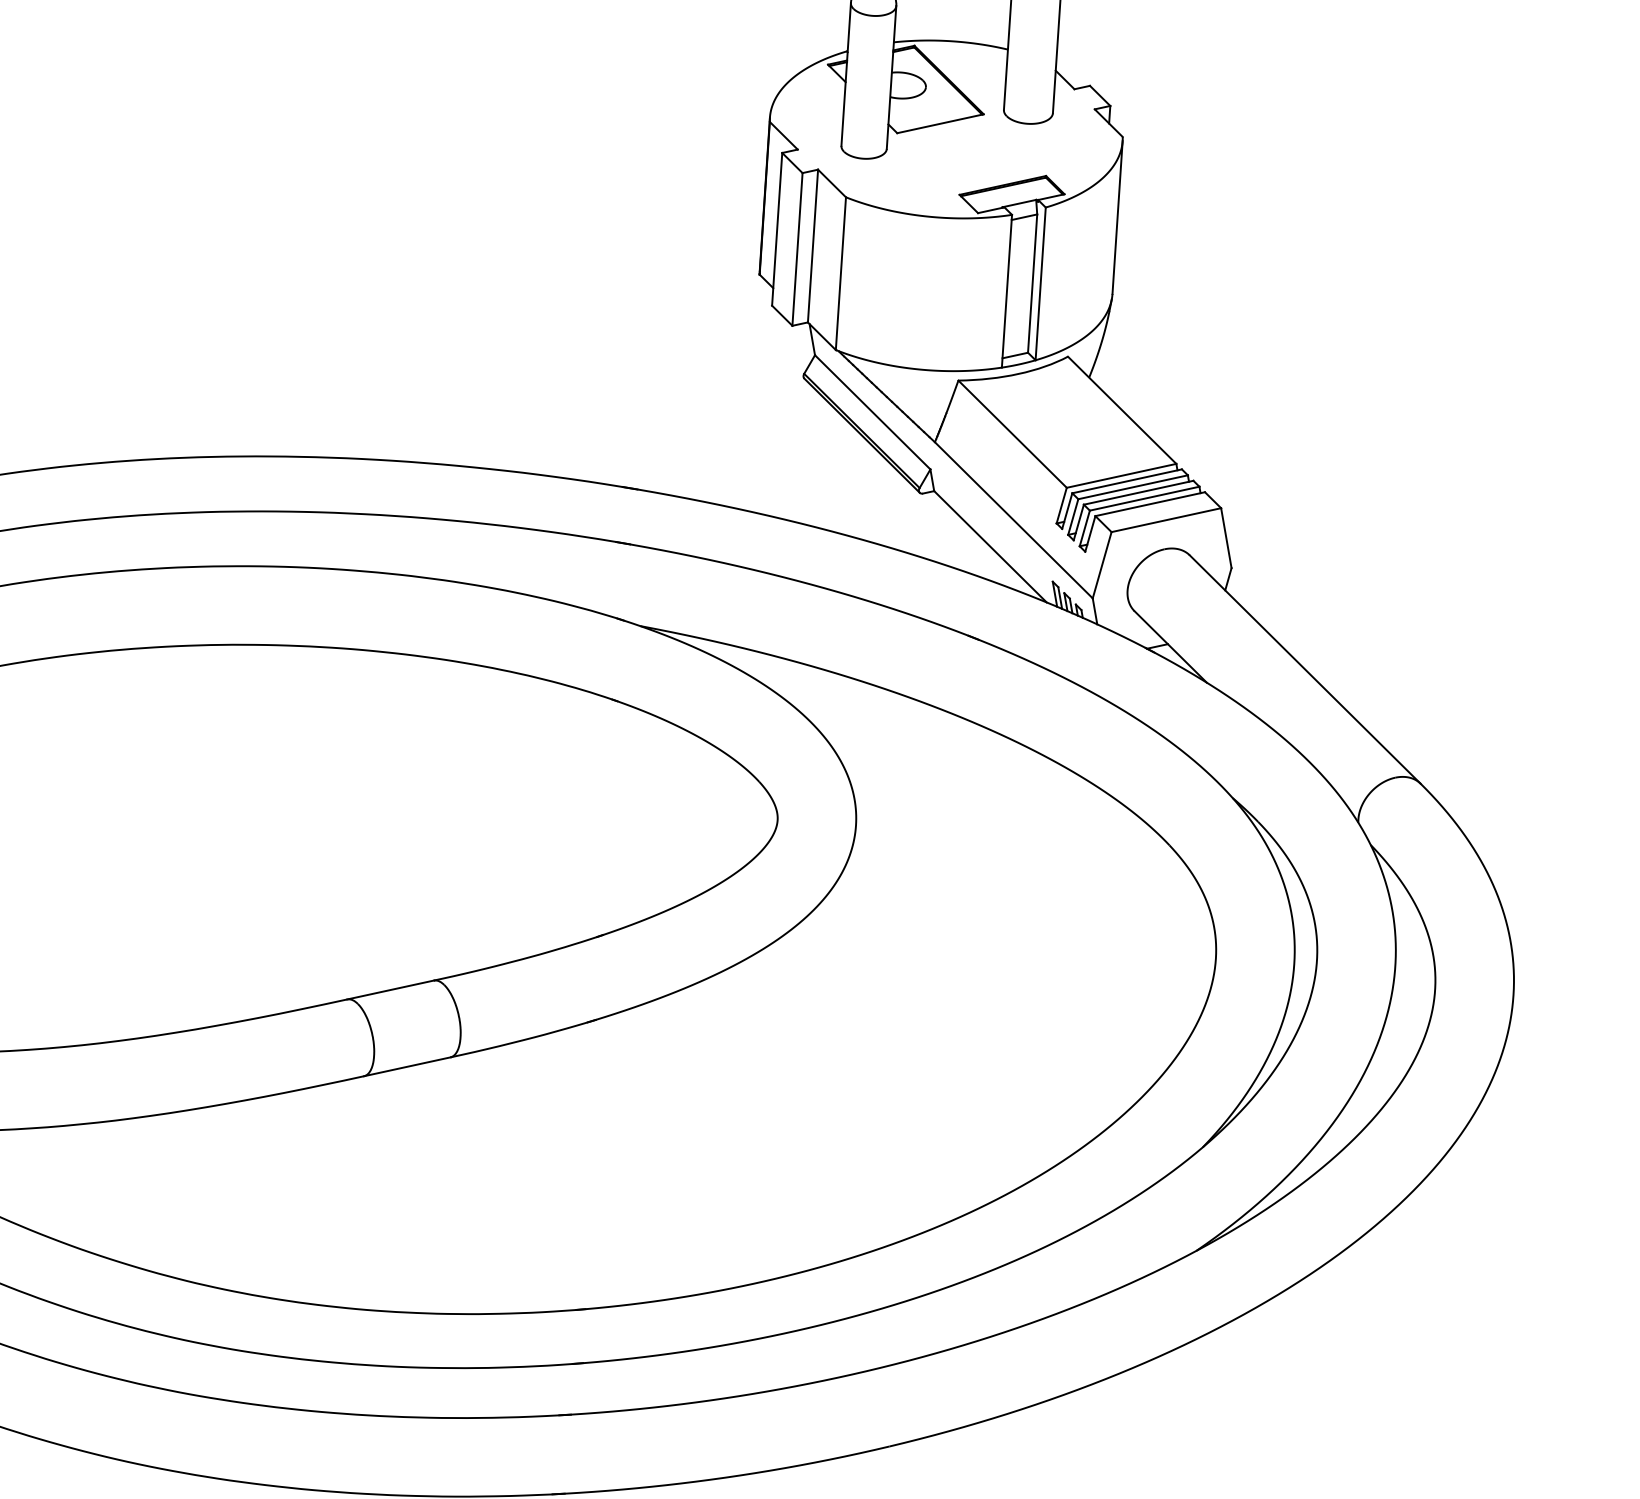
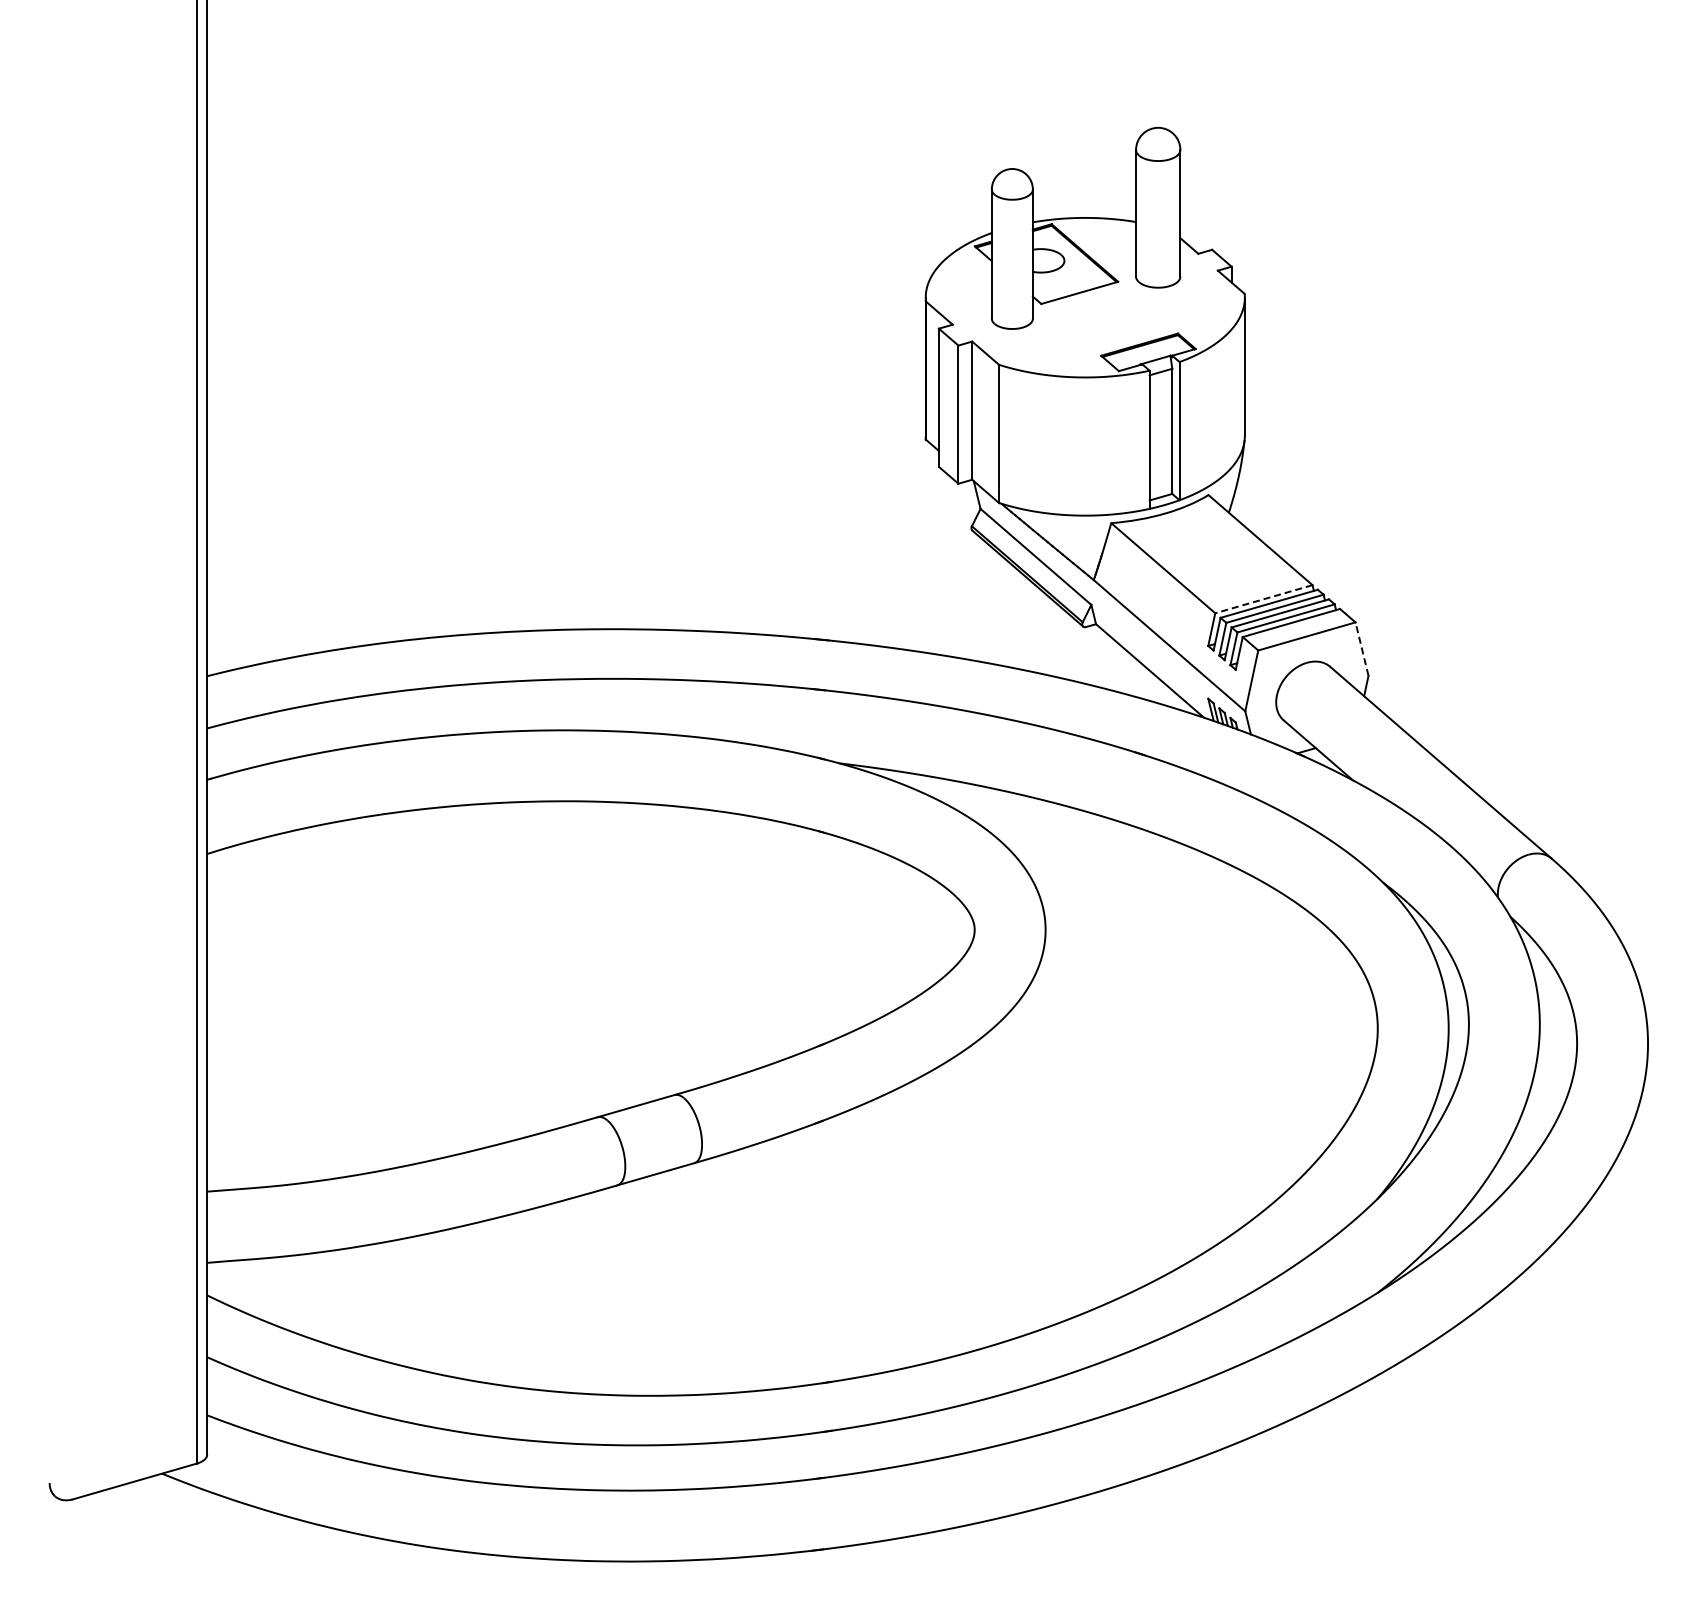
line: (1121, 476) -> (1263, 599), solid -> dashed
line: (1225, 537) -> (1361, 648), solid -> dashed

